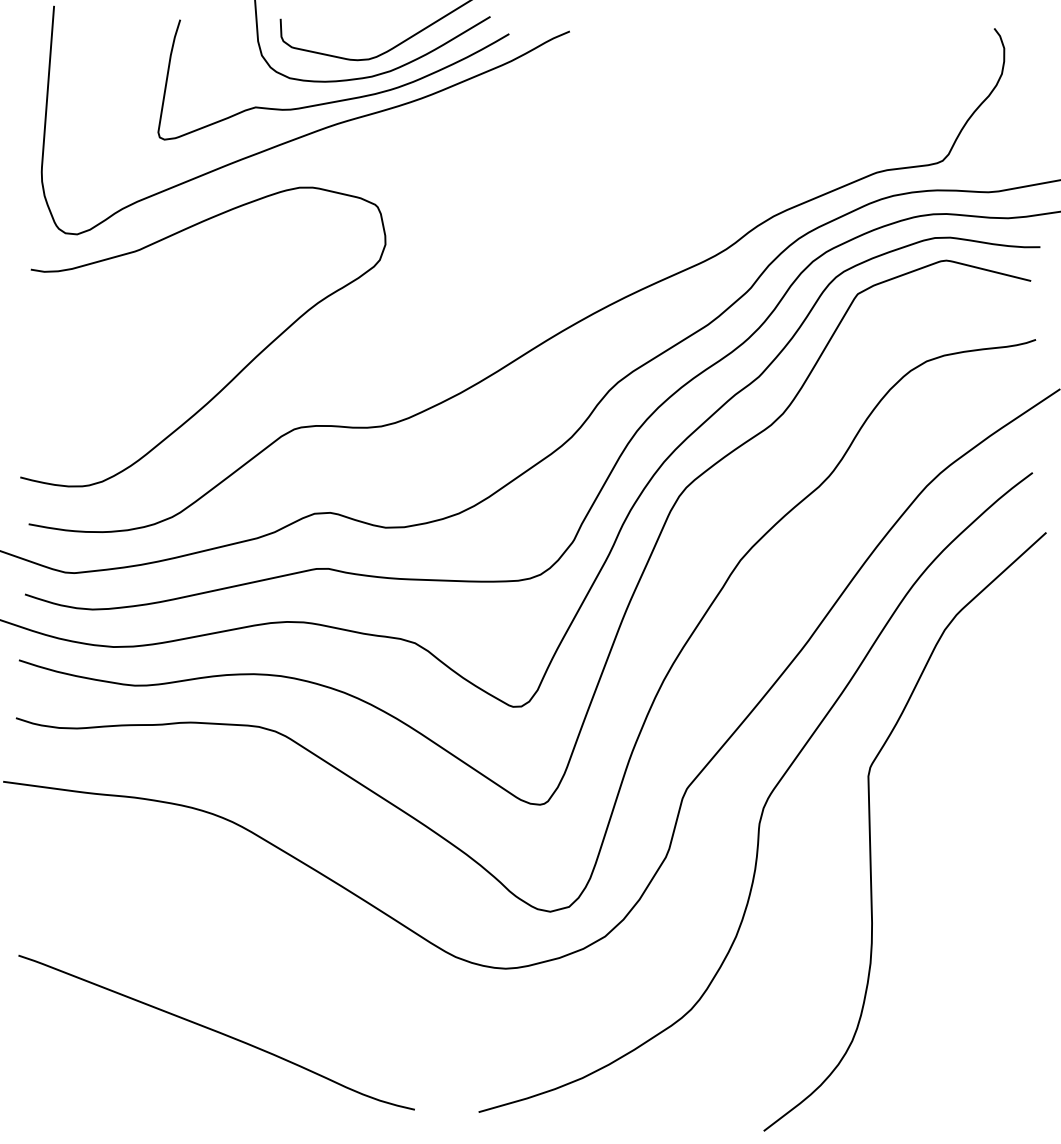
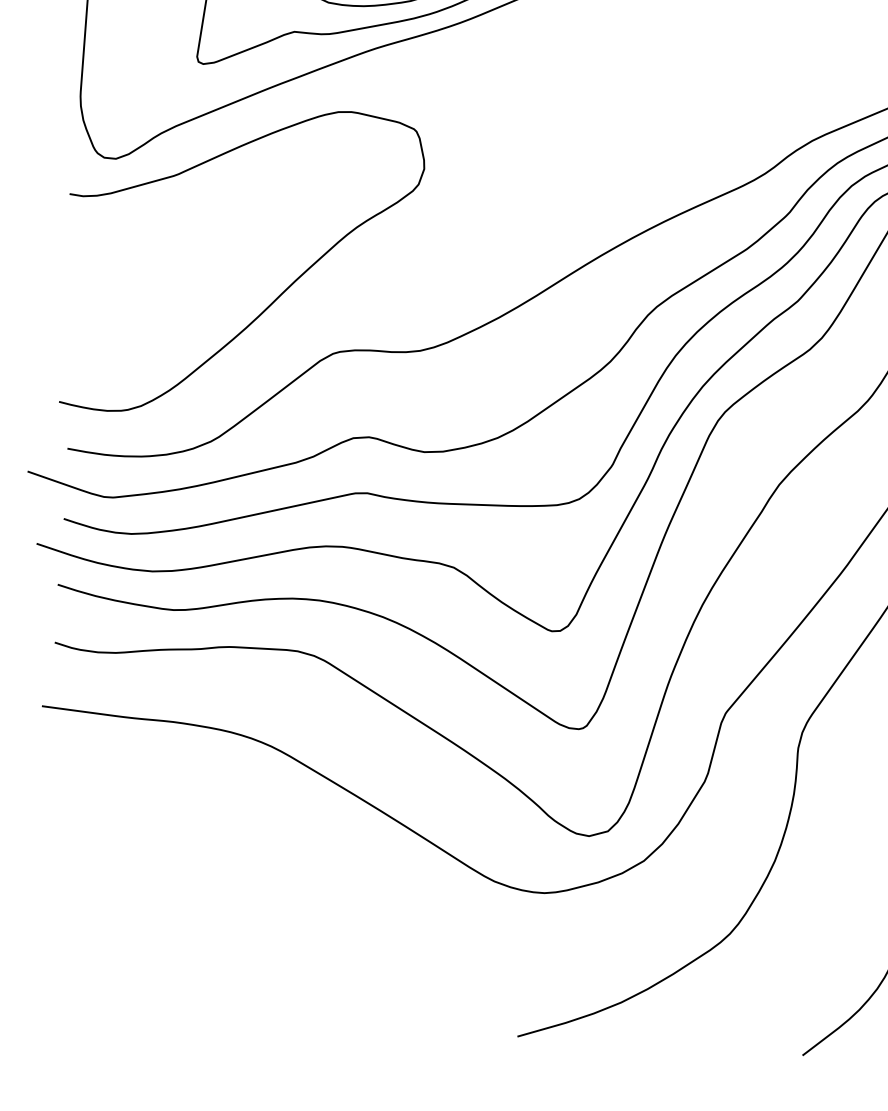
curve: (216, 1032) -> (255, 956), removed

